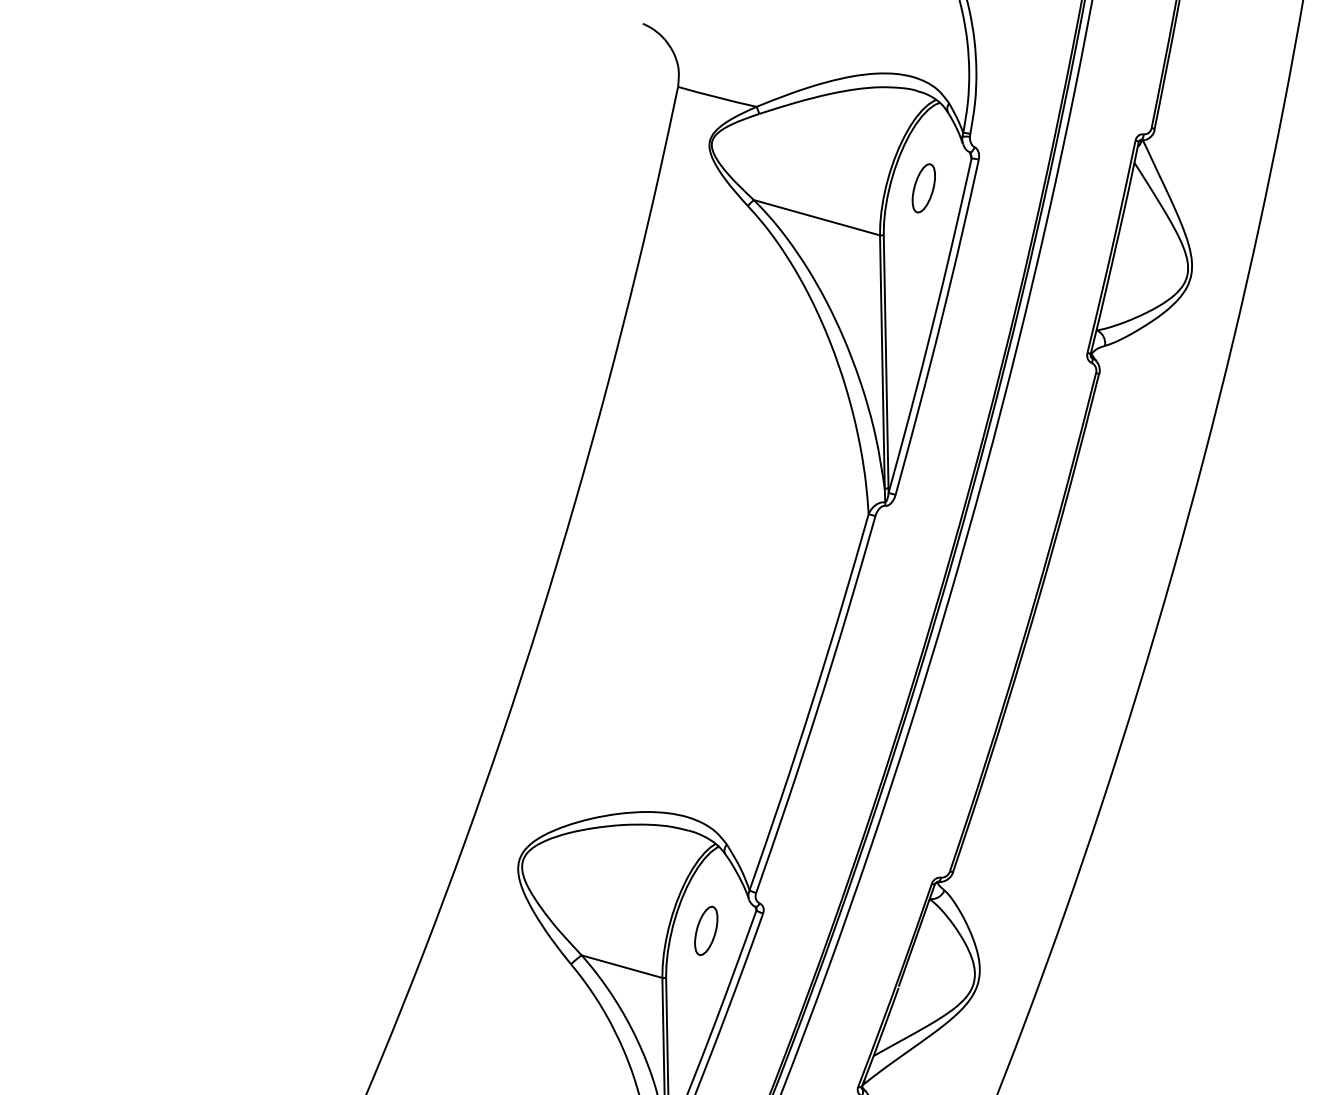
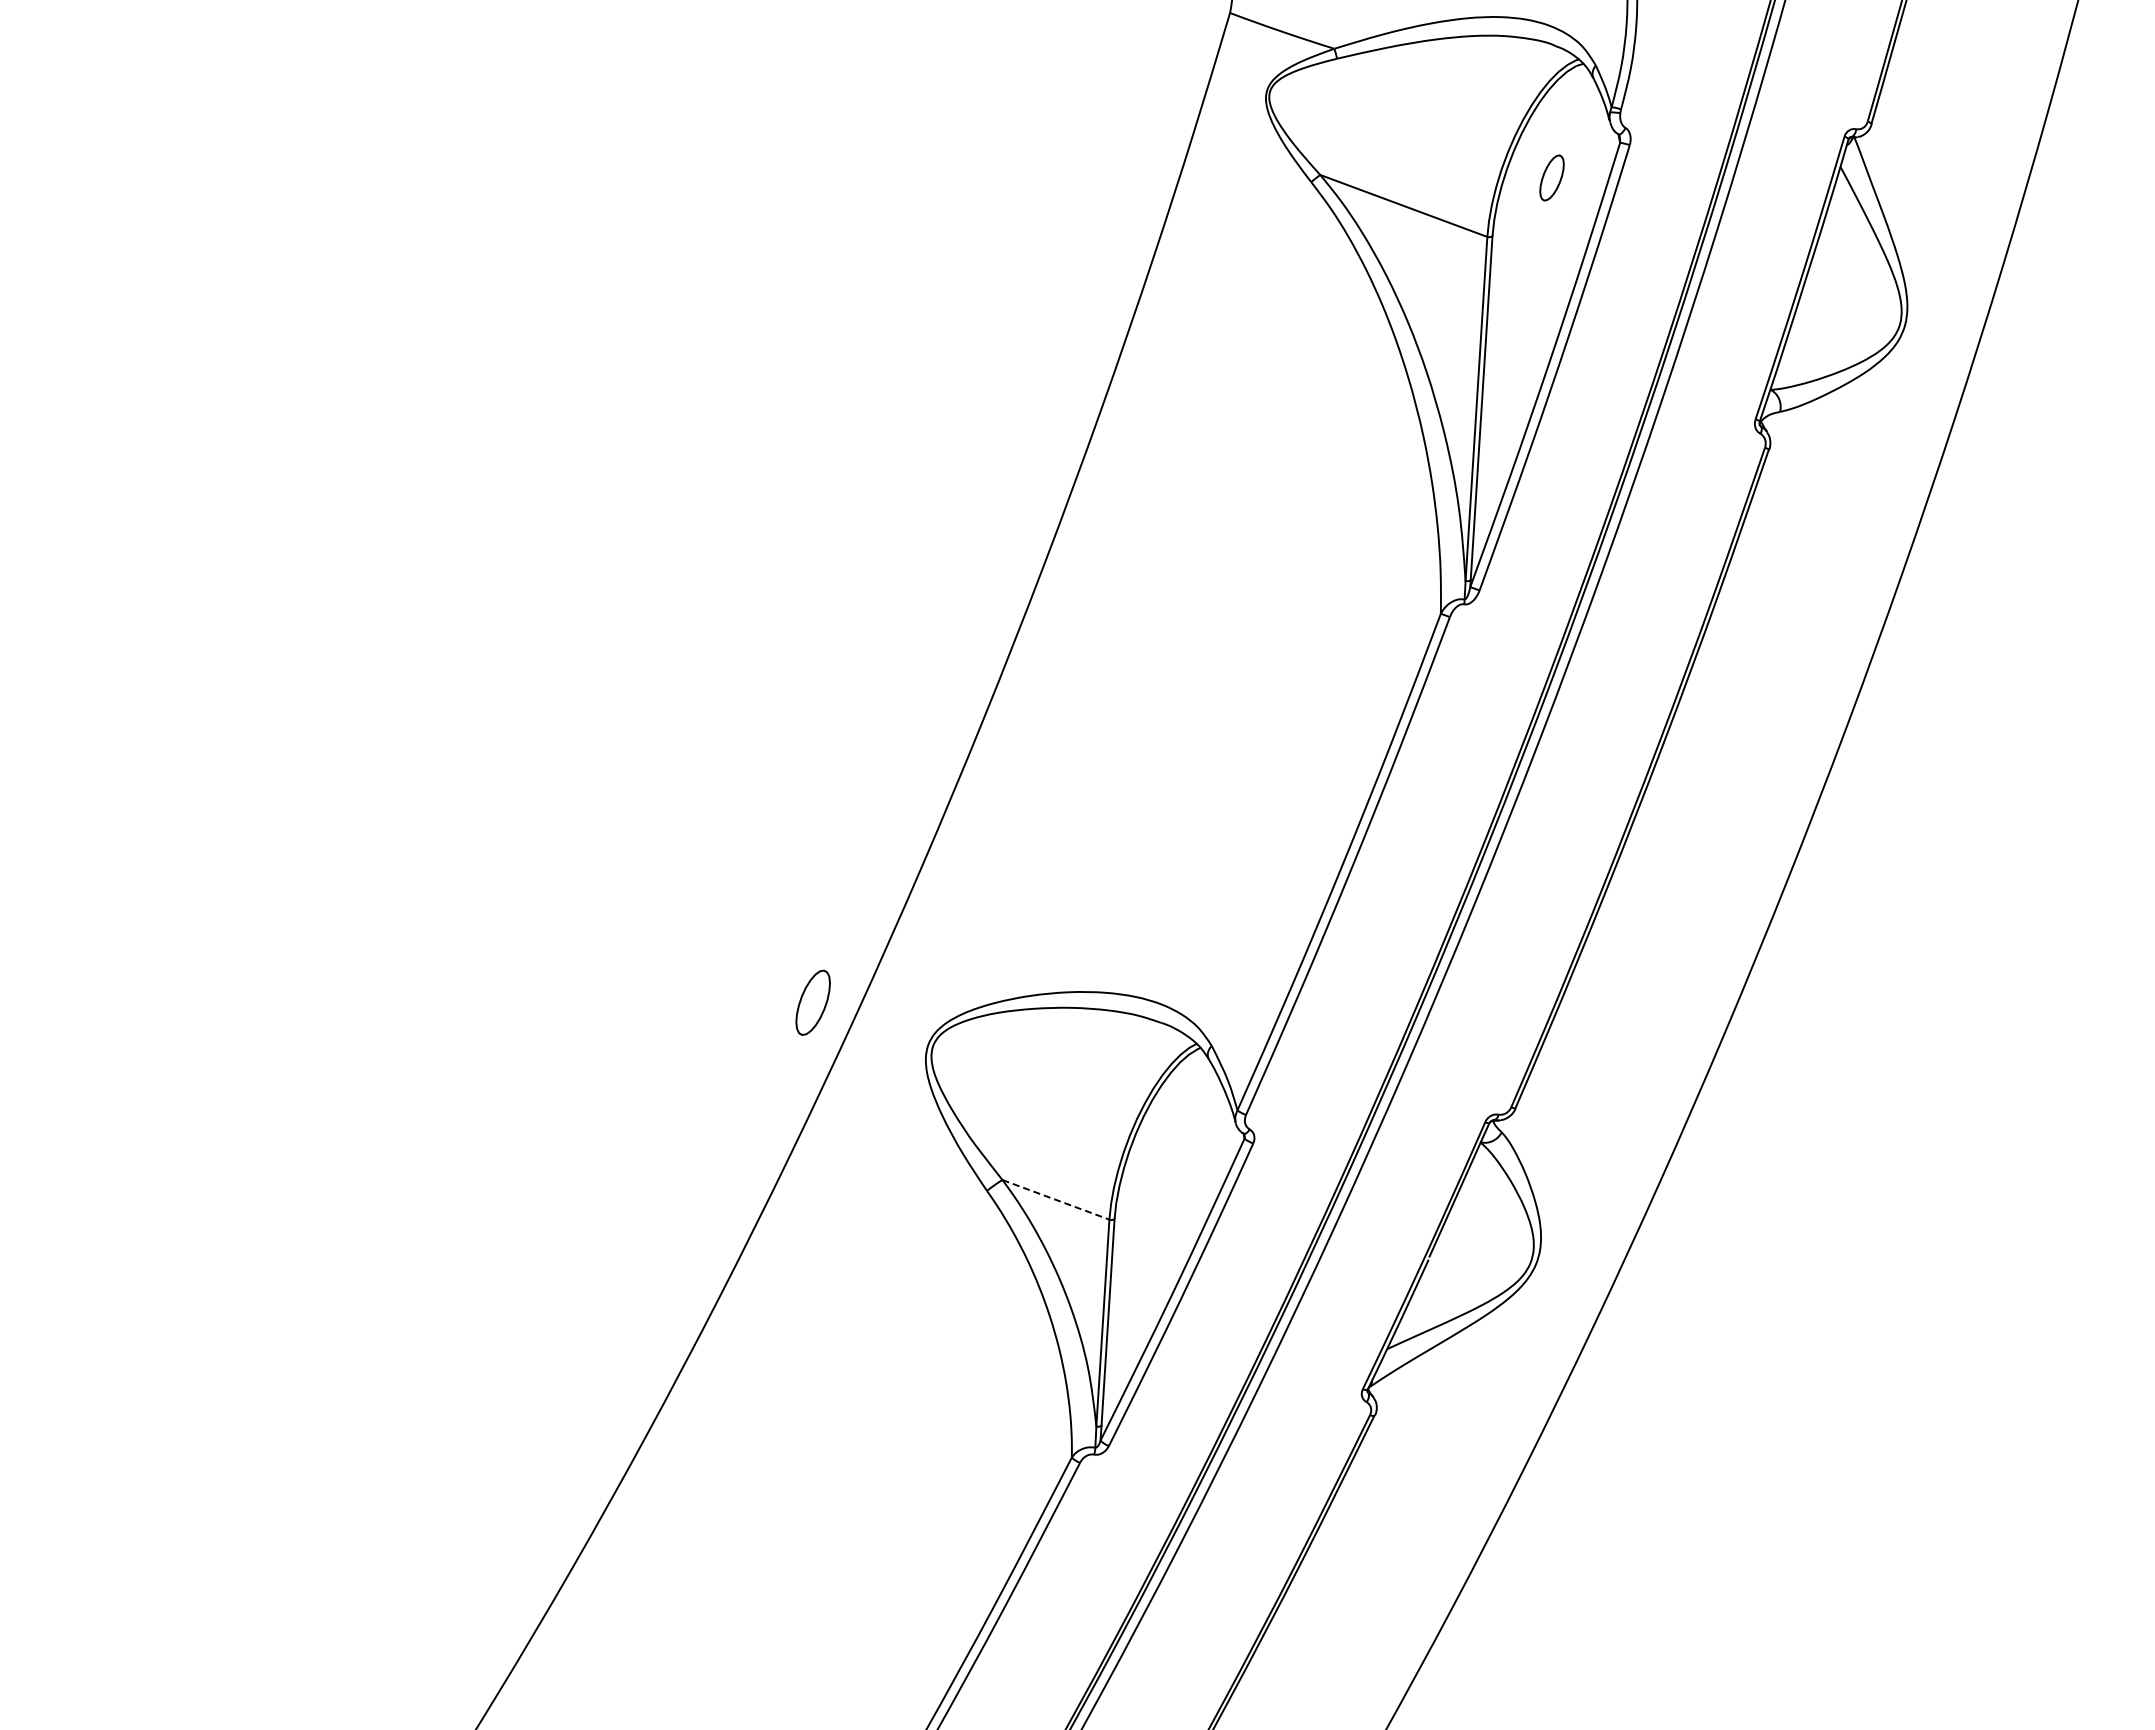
part: (923, 188) -> (1551, 177), size x0.7
part: (705, 930) -> (812, 1002), moved
line: (621, 966) -> (1055, 1199), solid -> dashed

